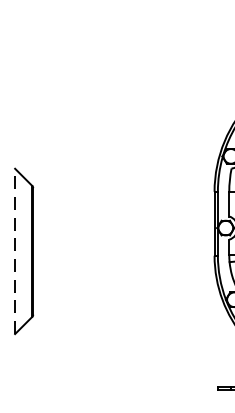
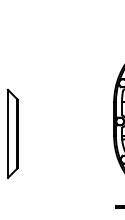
line: (16, 250) -> (8, 133), dashed -> solid

